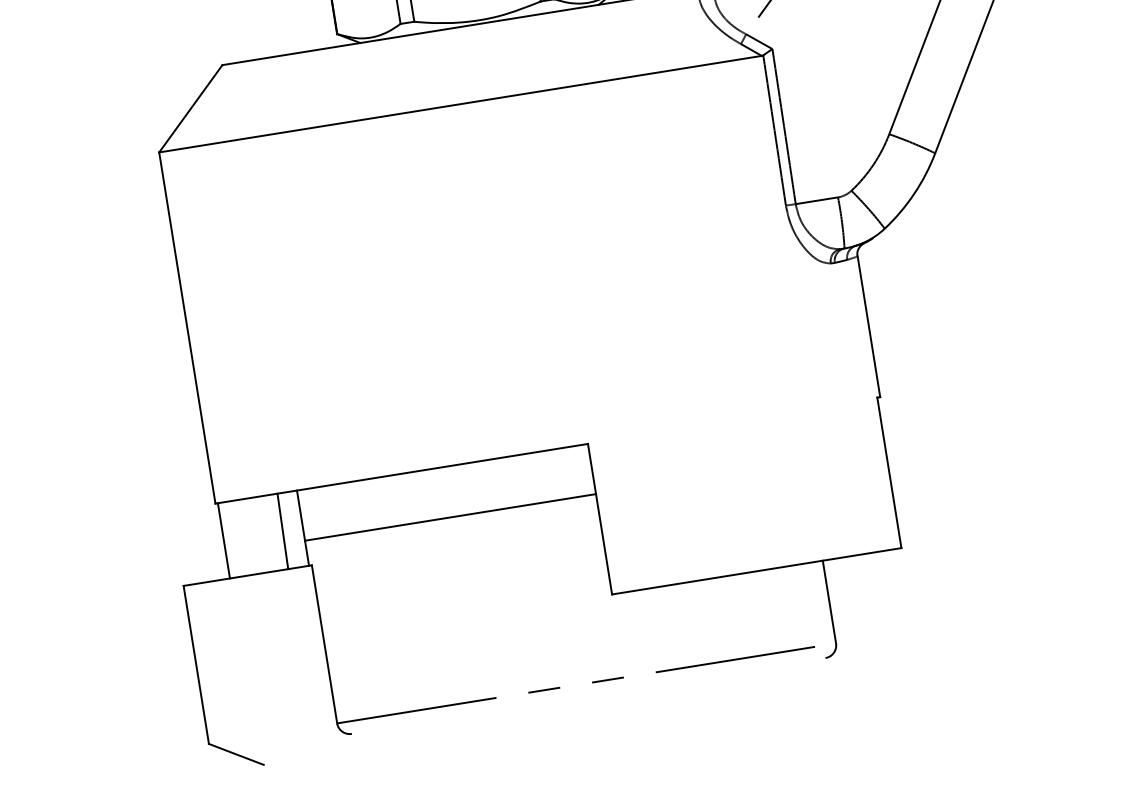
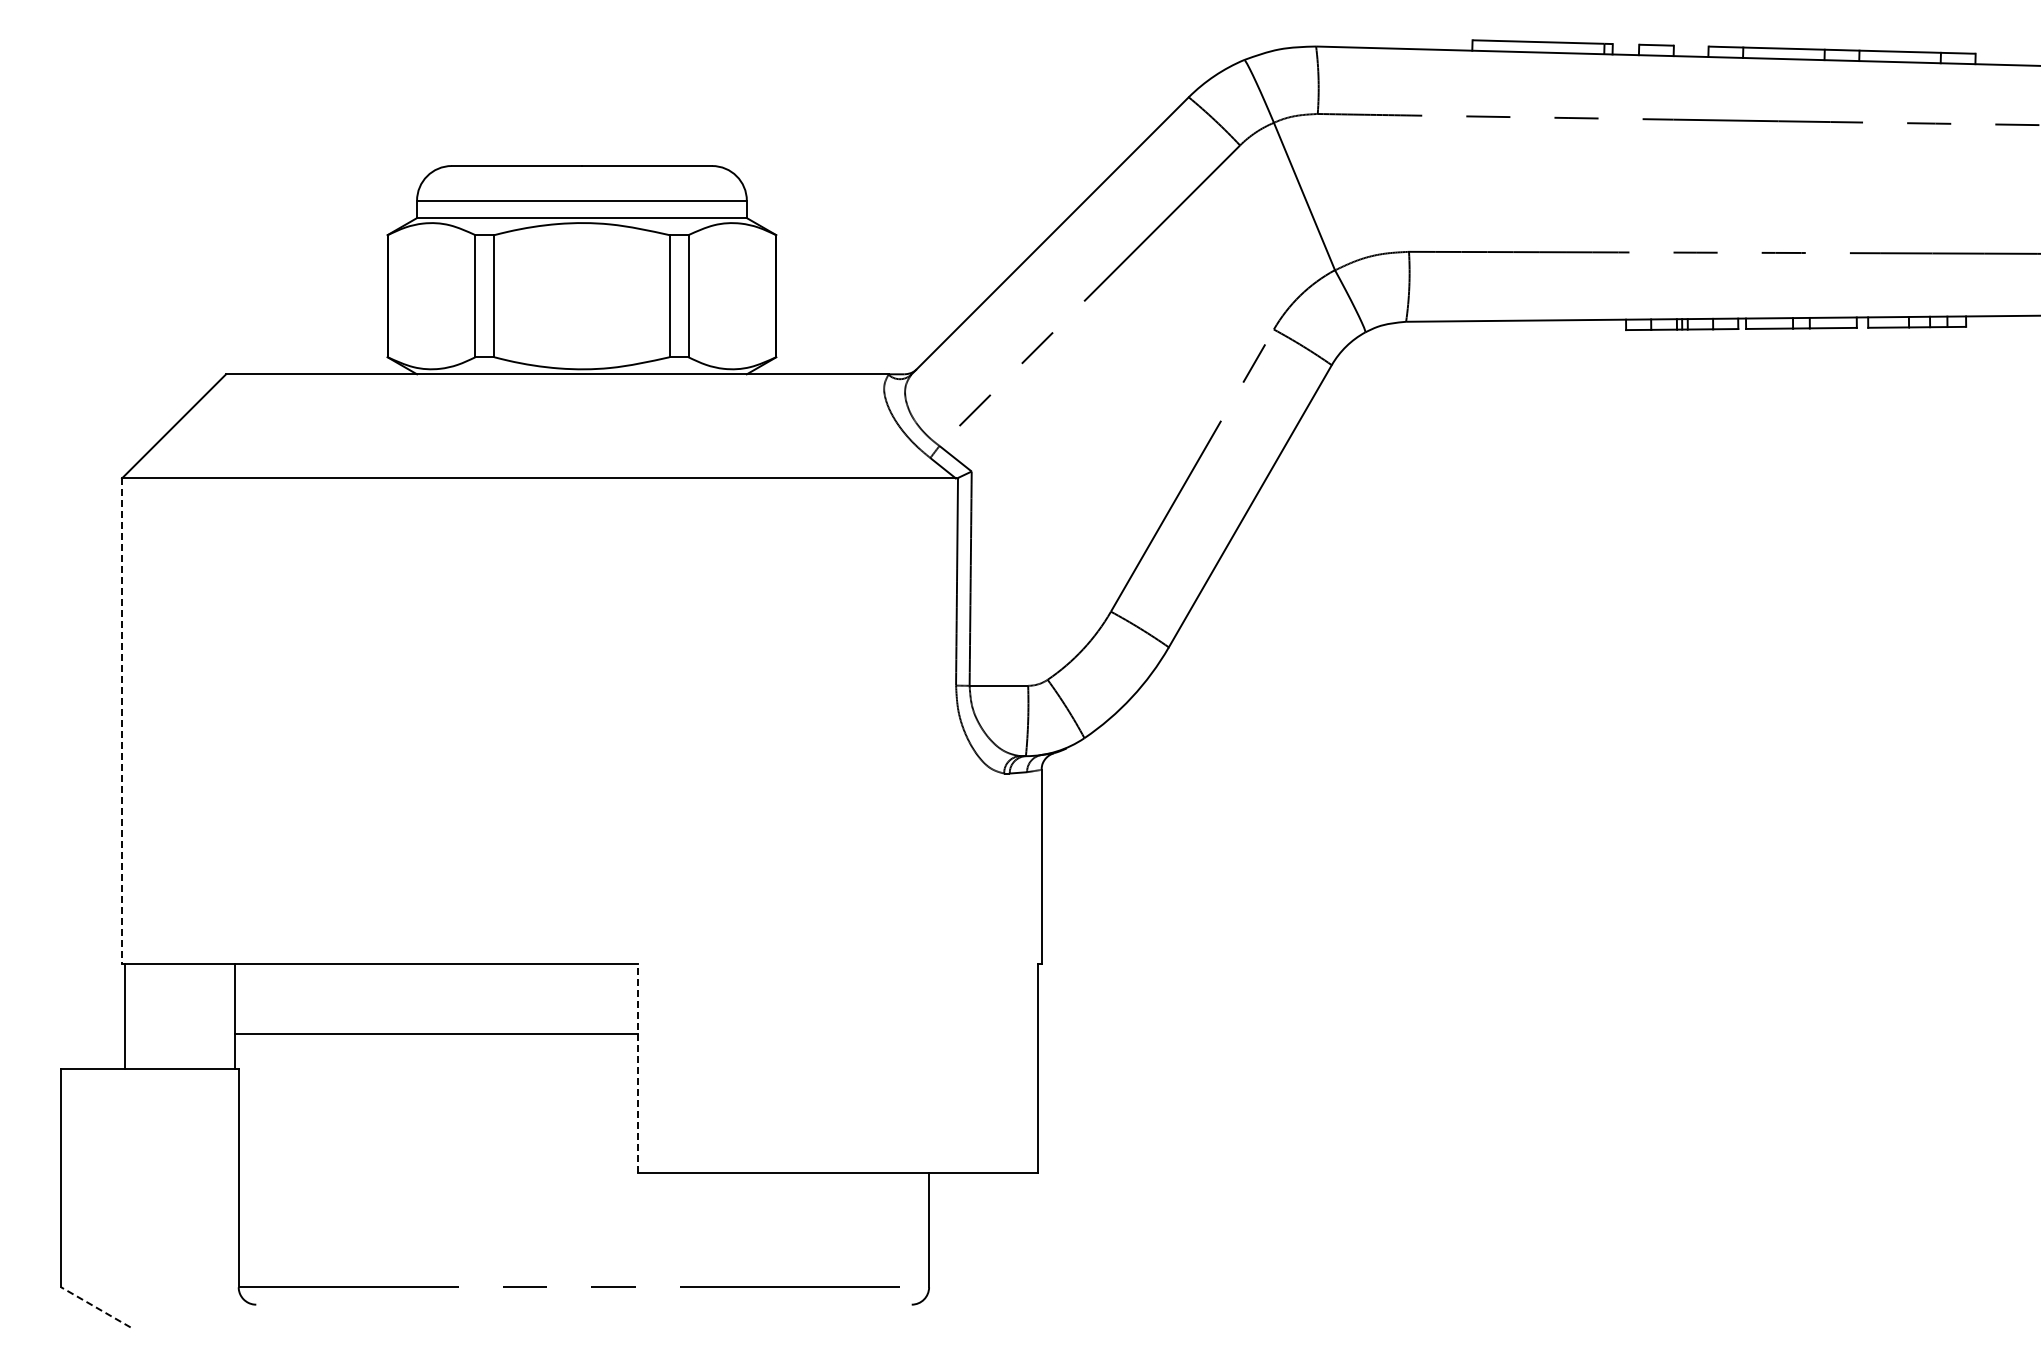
line: (187, 328) -> (121, 721), solid -> dashed
line: (600, 519) -> (637, 1068), solid -> dashed
line: (282, 531) -> (206, 1016), removed
line: (236, 754) -> (95, 1307), solid -> dashed

